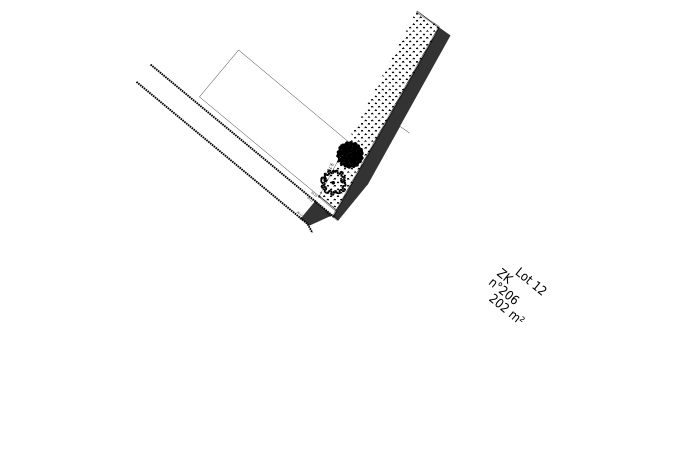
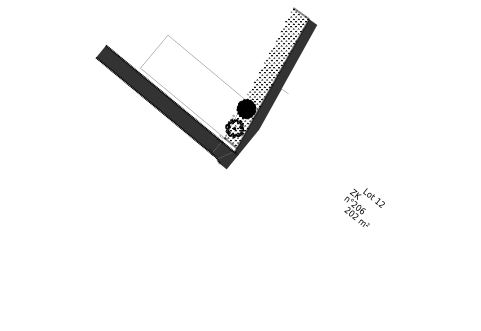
fill: (225, 141) -> (158, 99), added
fill: (323, 227) -> (227, 160), added

